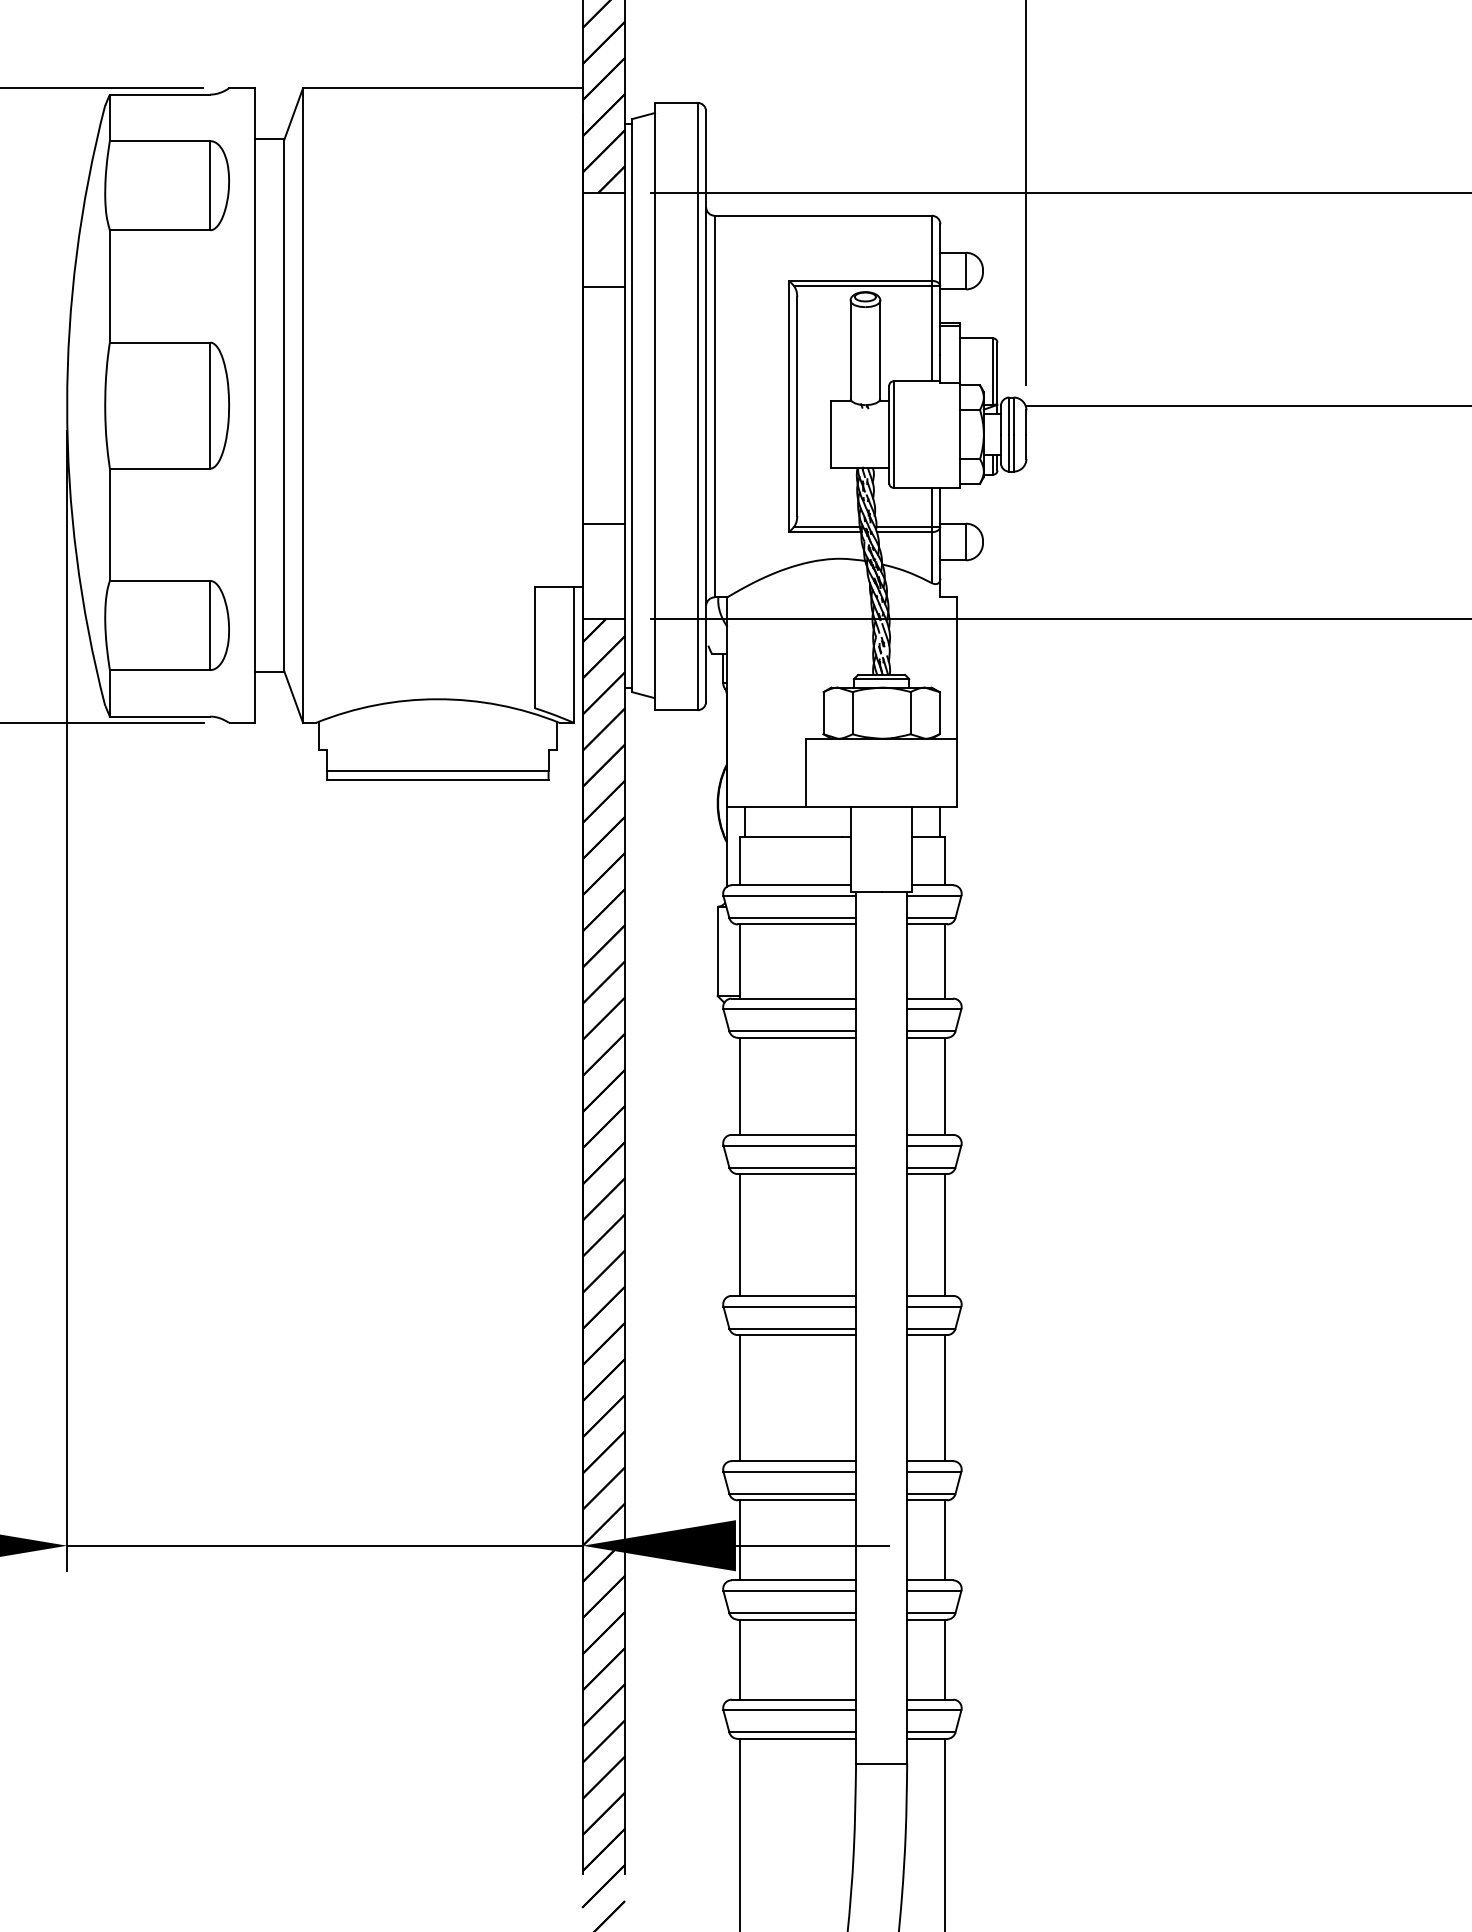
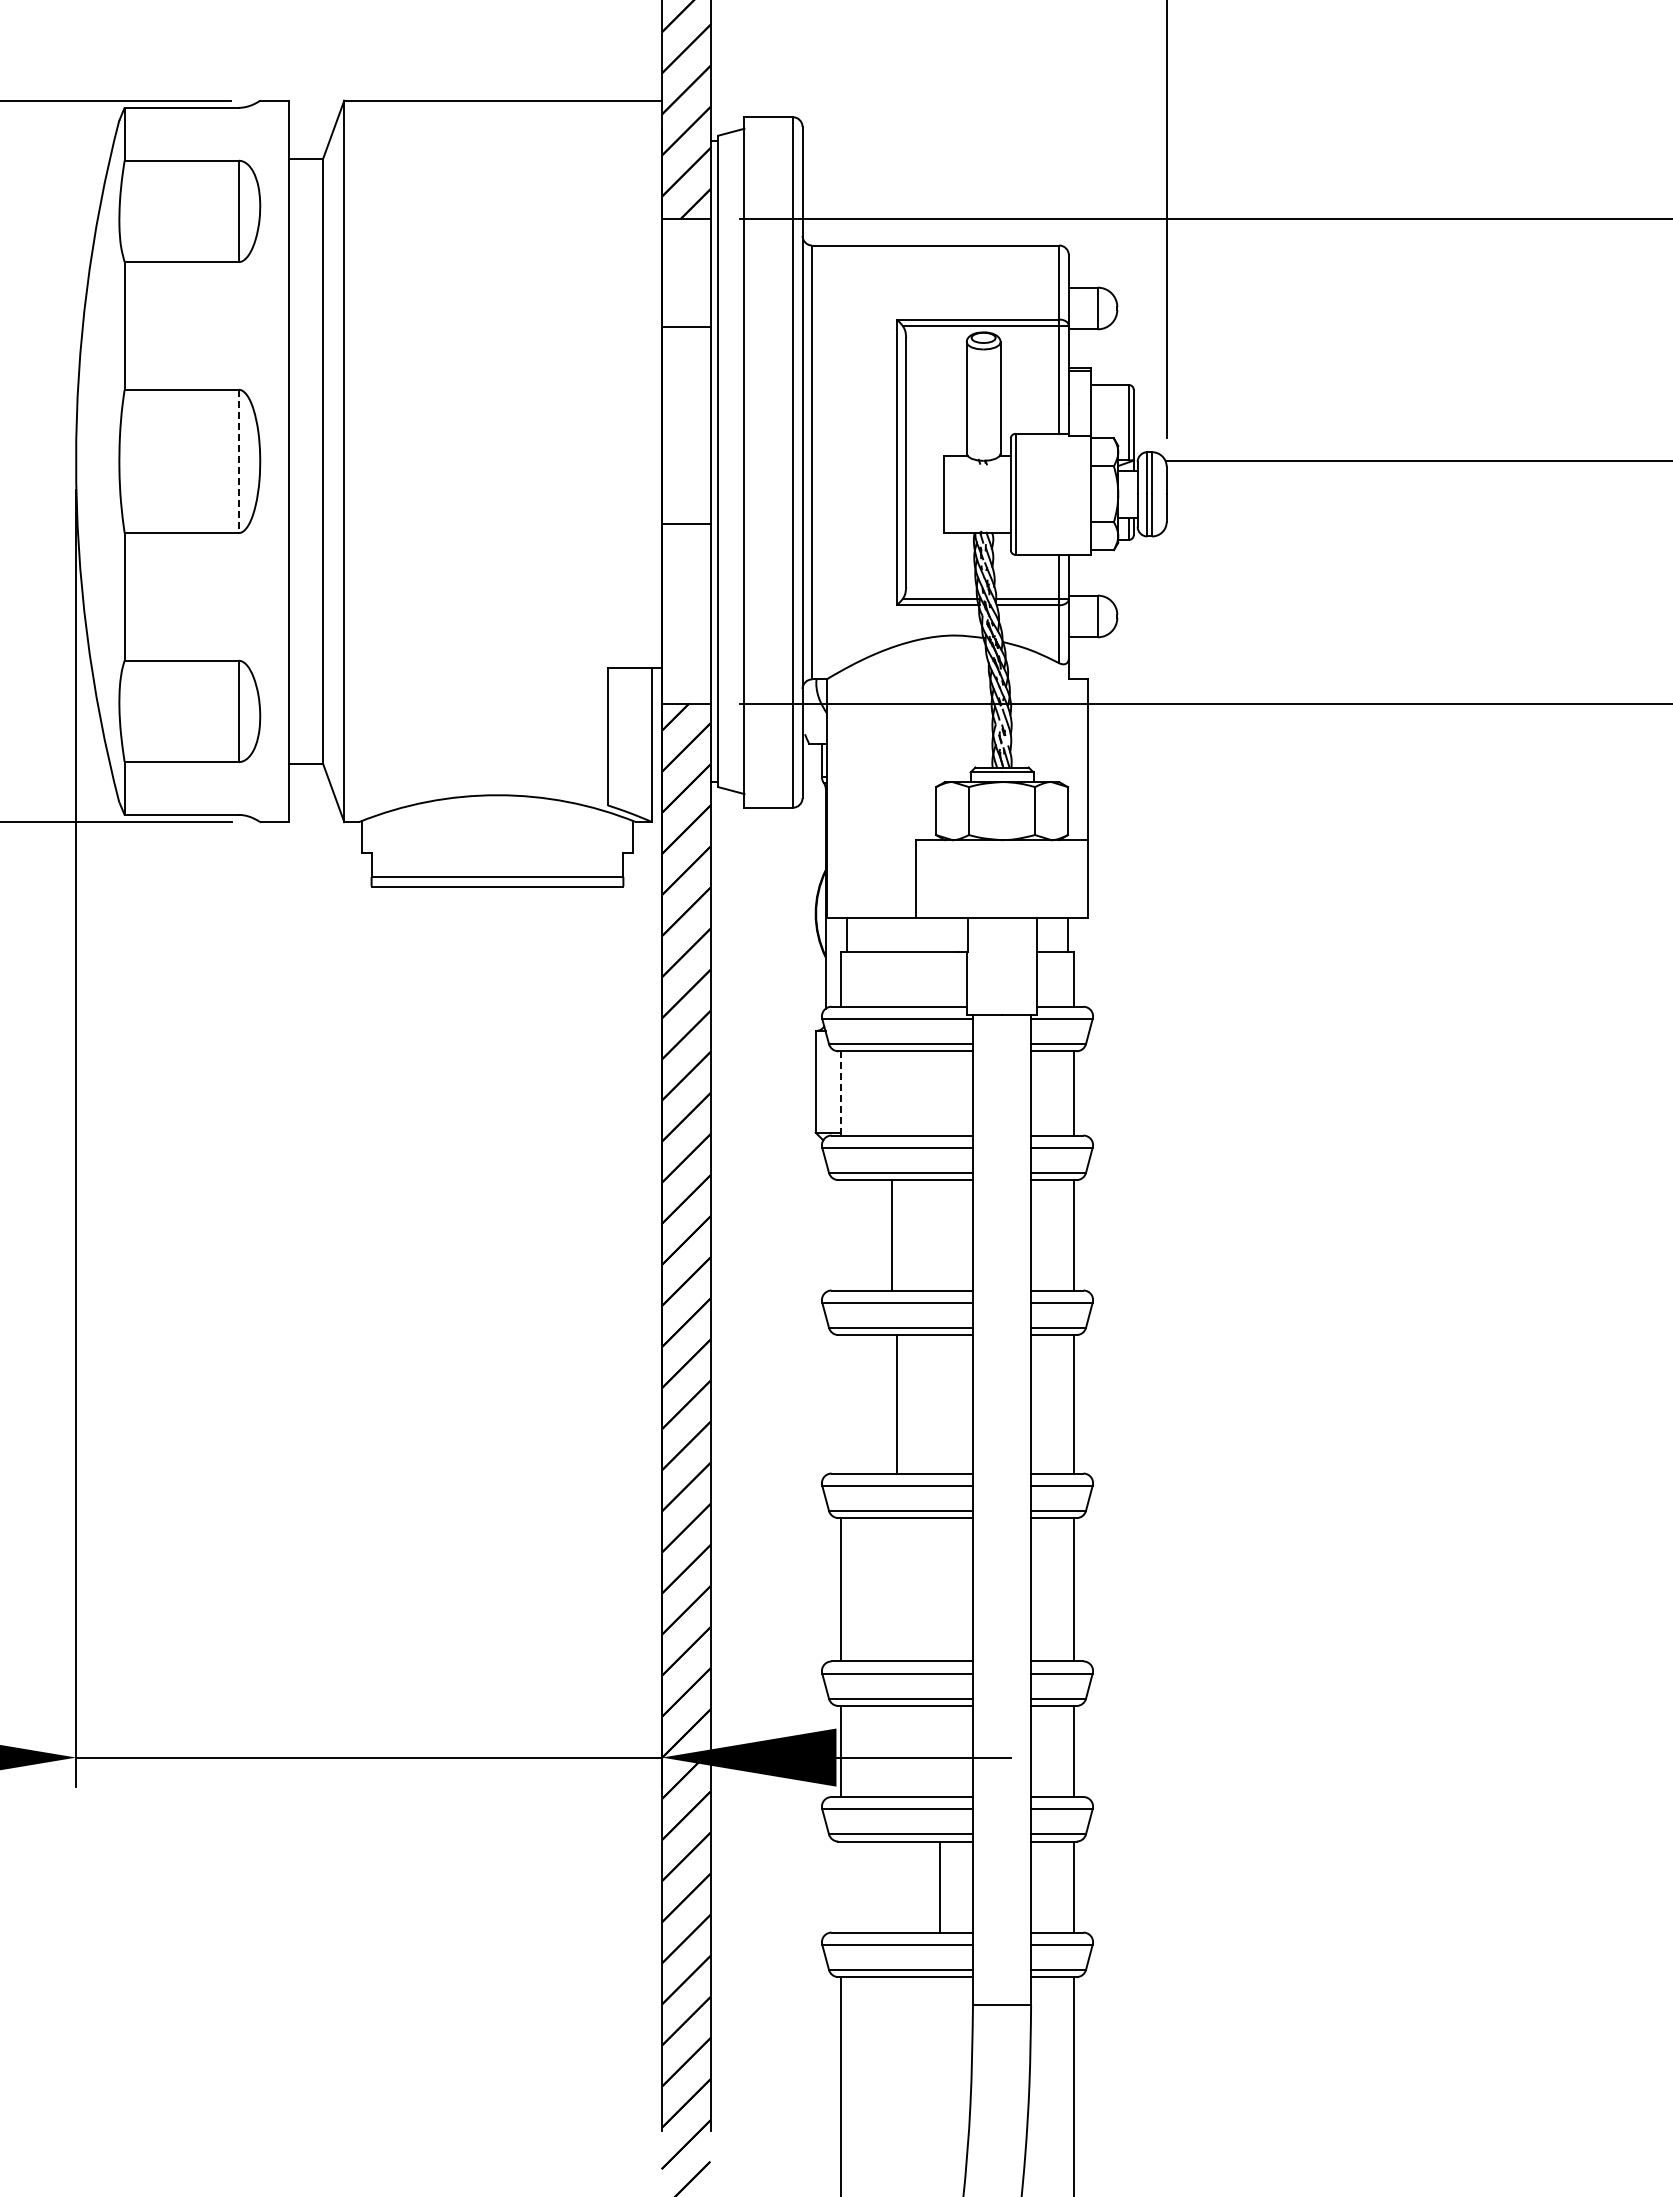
line: (209, 405) -> (238, 461), solid -> dashed
line: (604, 524) -> (686, 524), moved
line: (740, 961) -> (841, 1093), solid -> dashed
line: (740, 1086) -> (892, 1235), moved
line: (740, 1235) -> (897, 1404), moved
line: (740, 1659) -> (940, 1886), moved

